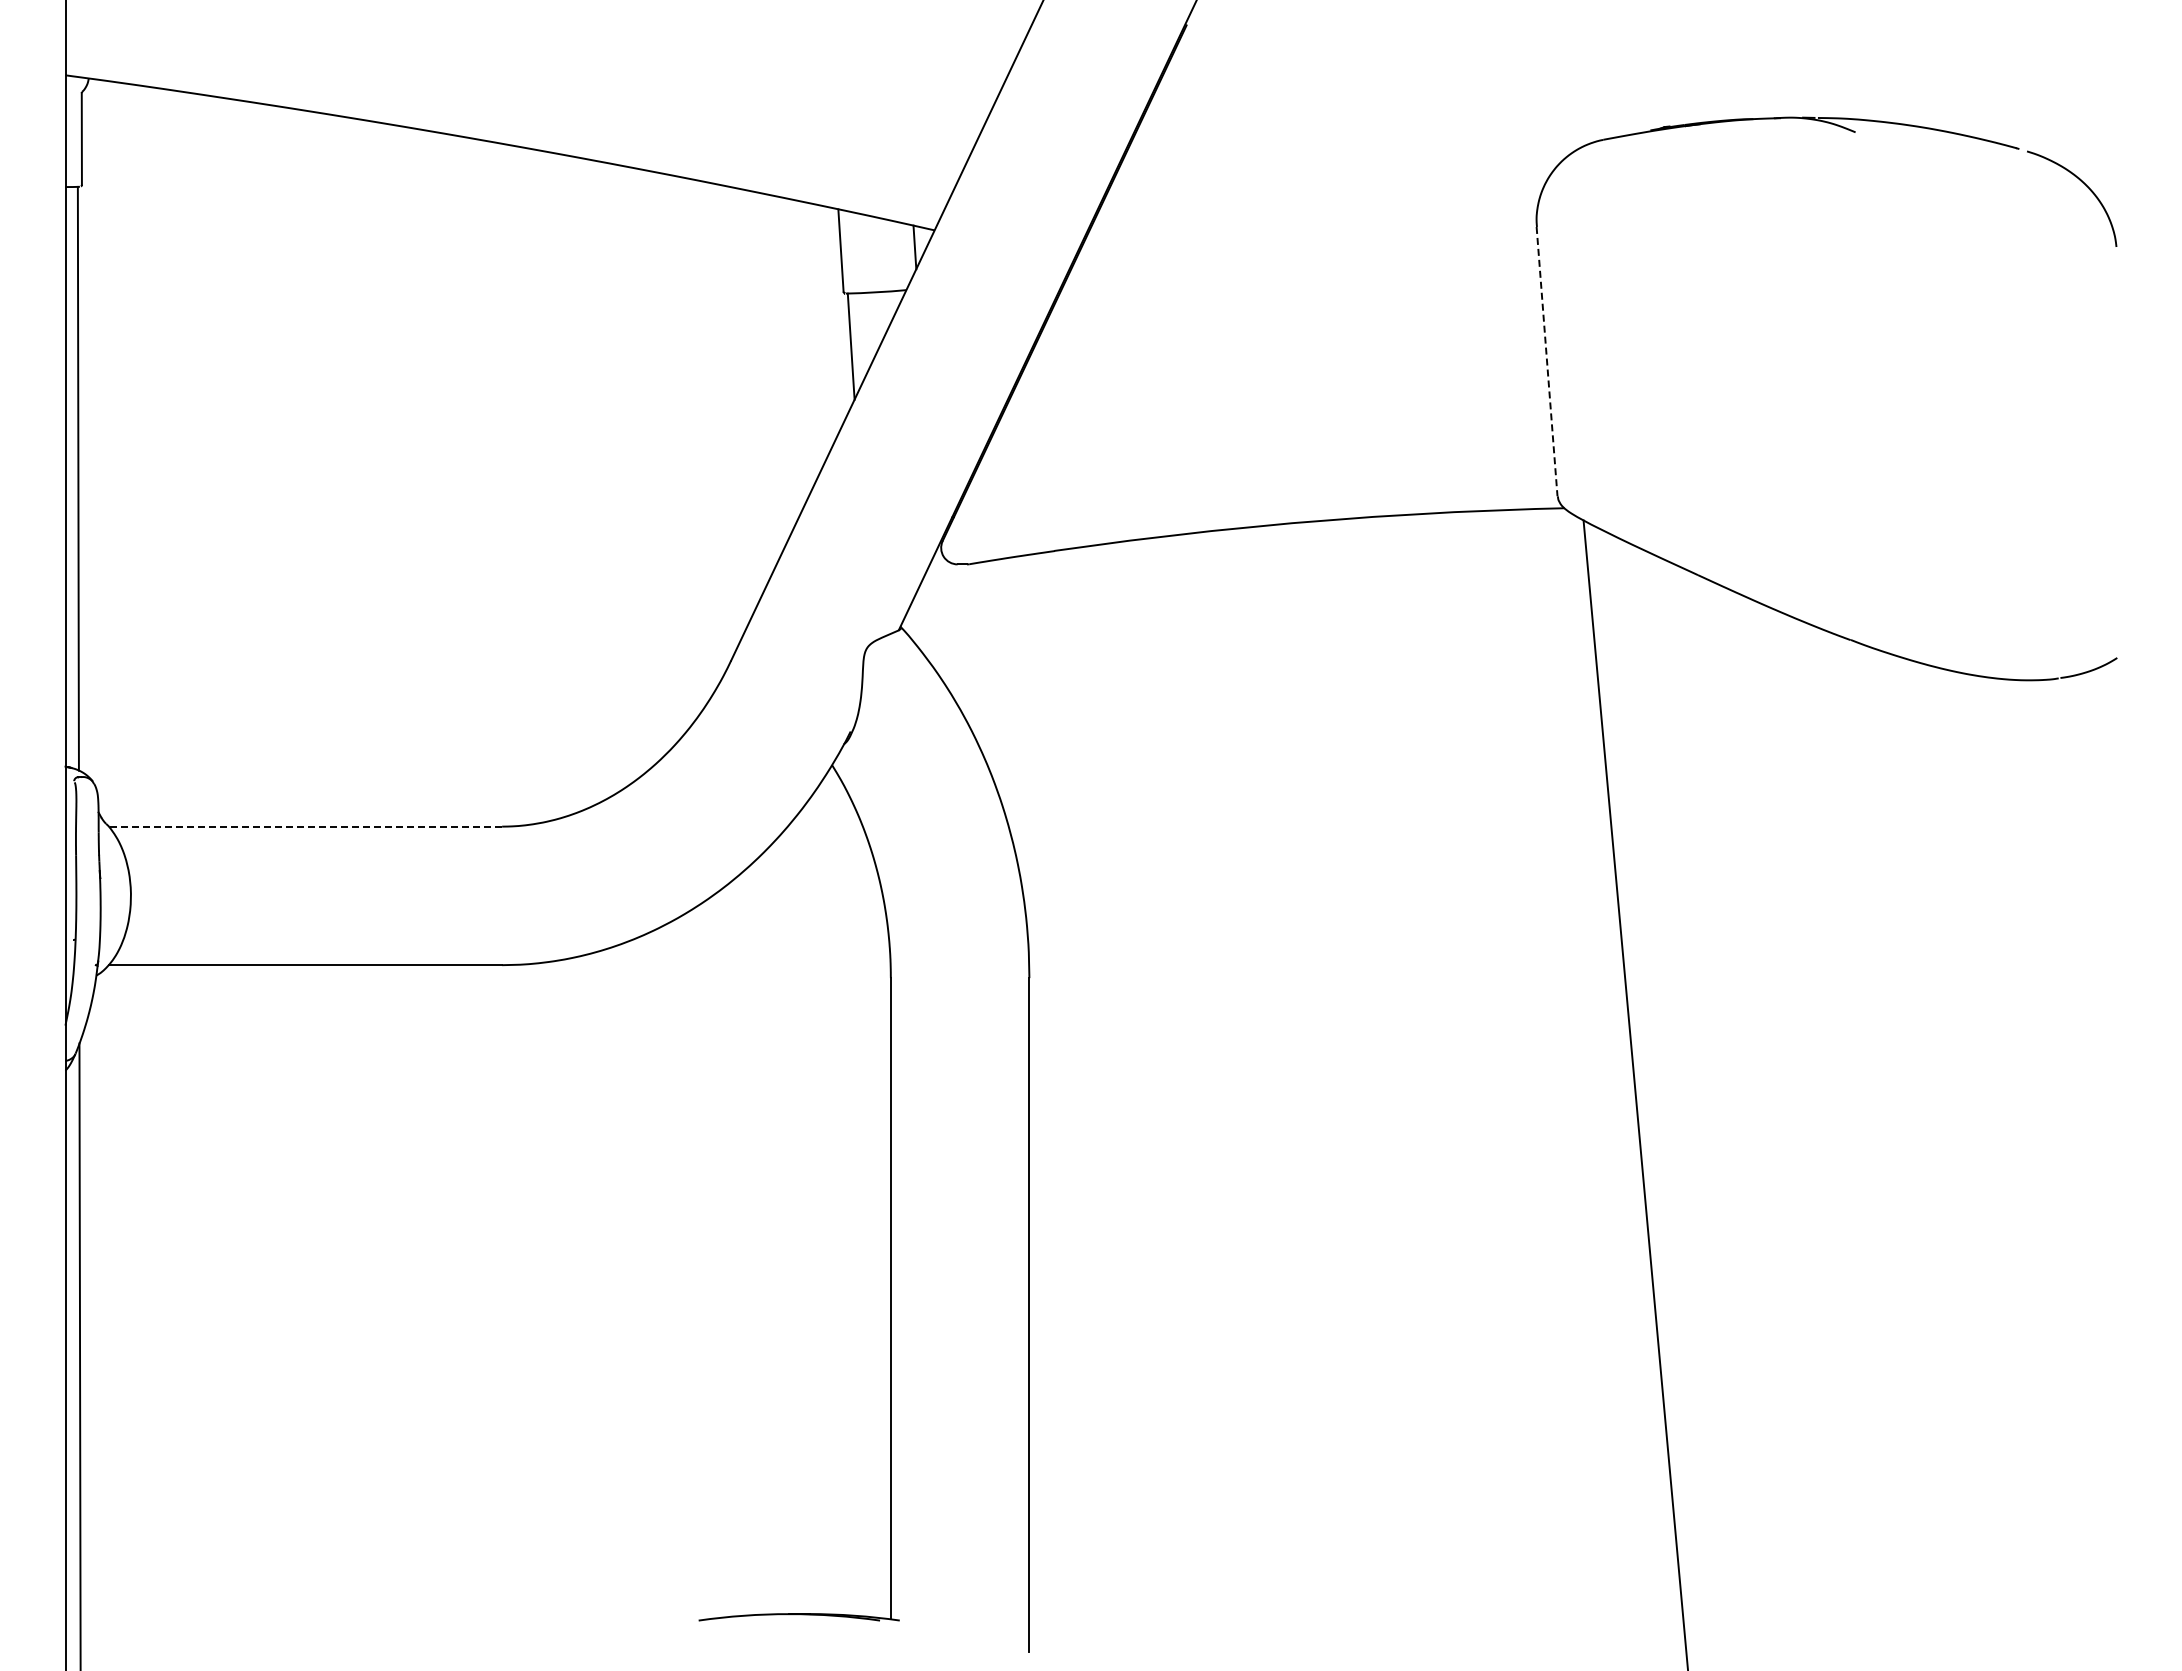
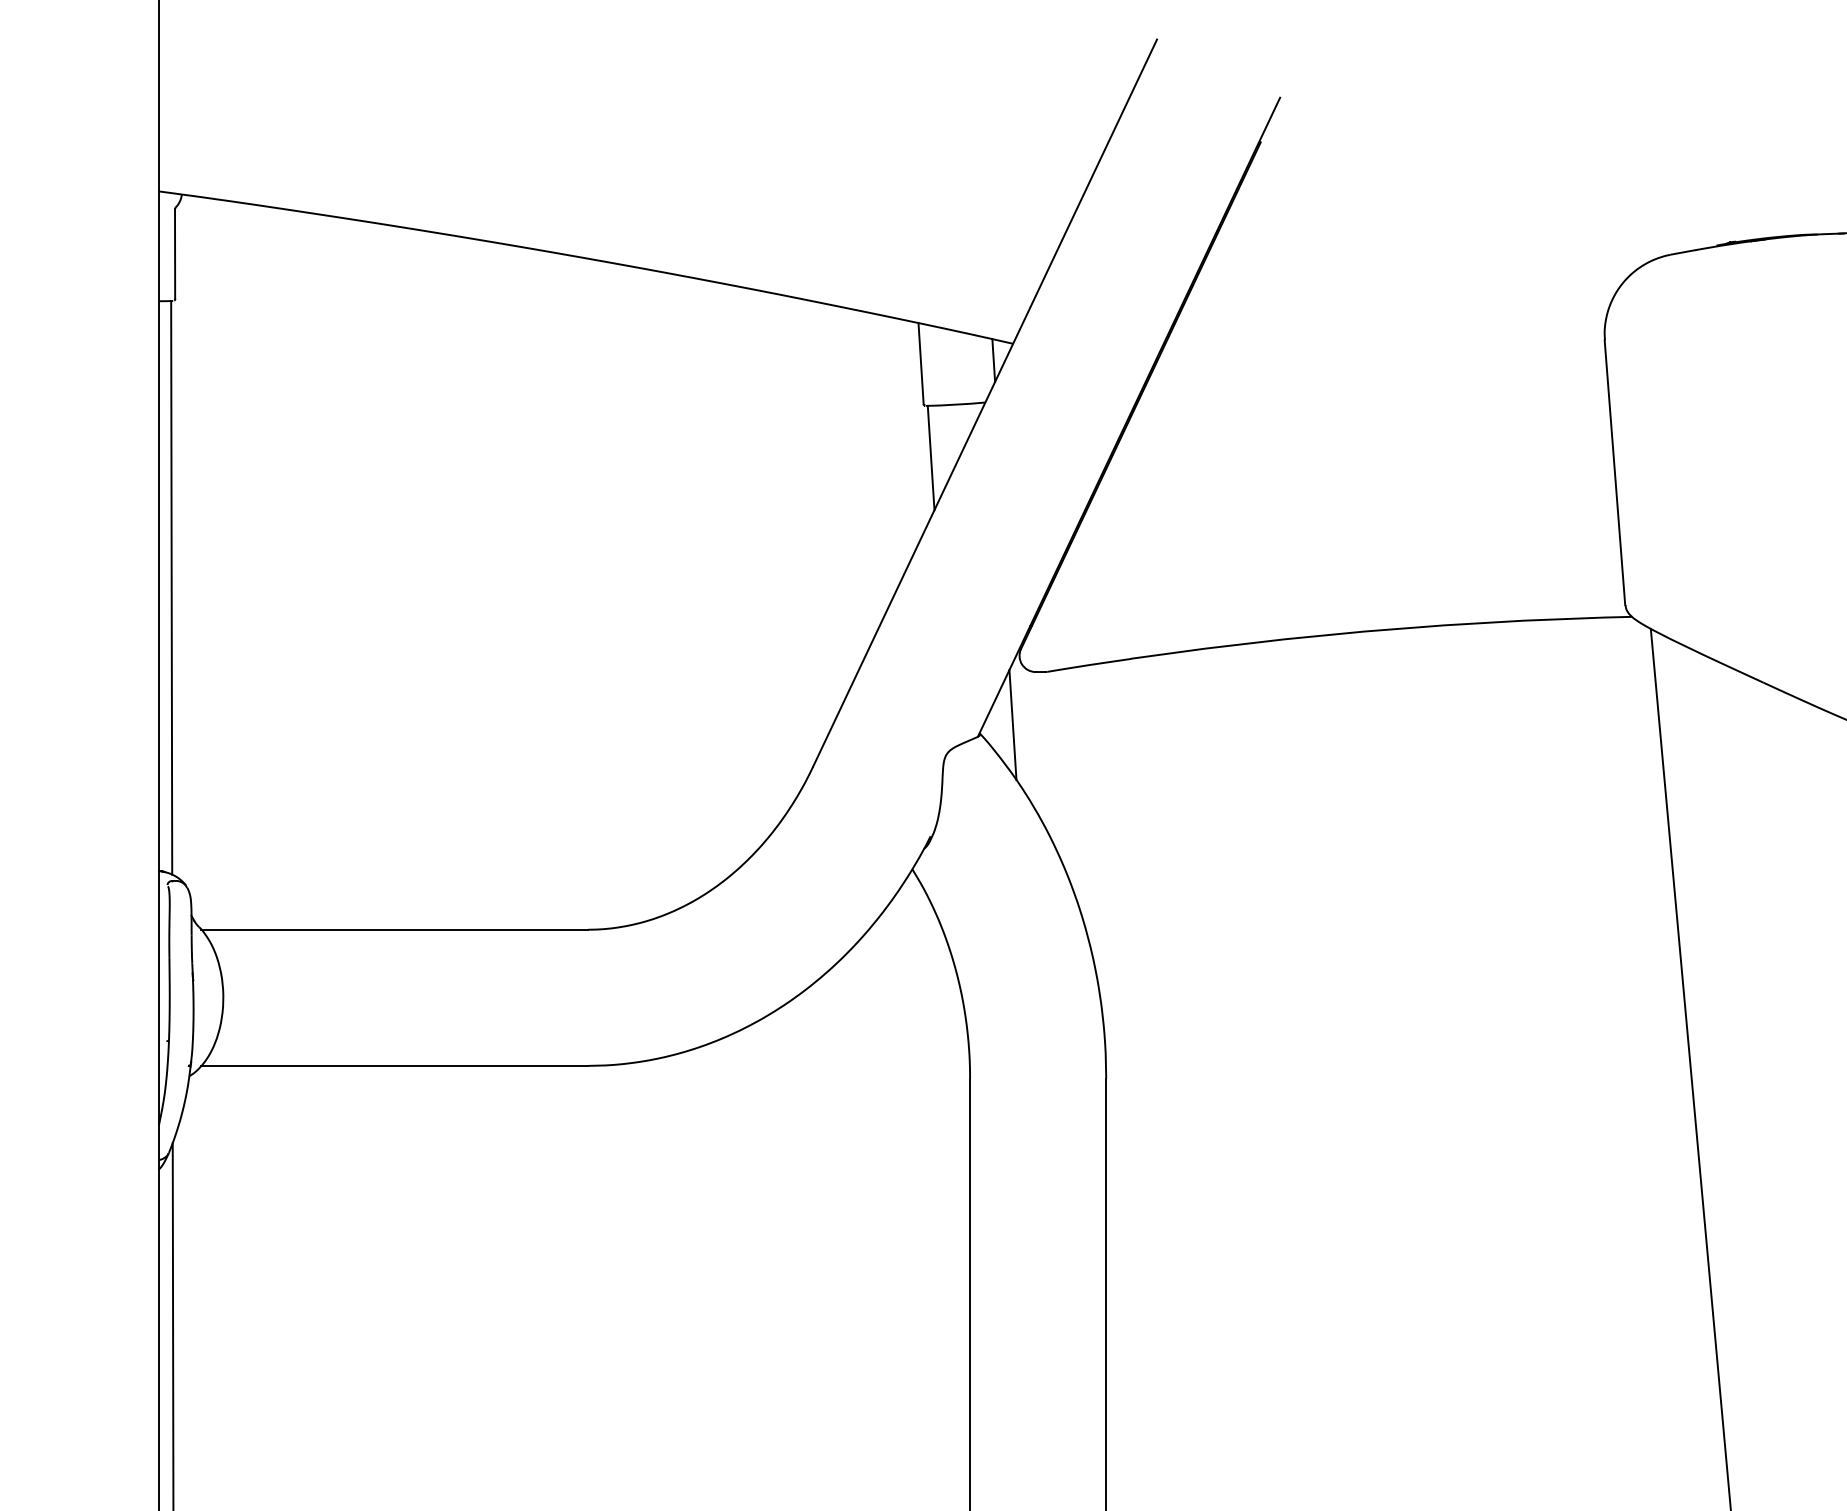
line: (1547, 362) -> (1615, 473), dashed -> solid
line: (934, 618) -> (1012, 725), added
line: (305, 826) -> (394, 929), dashed -> solid

